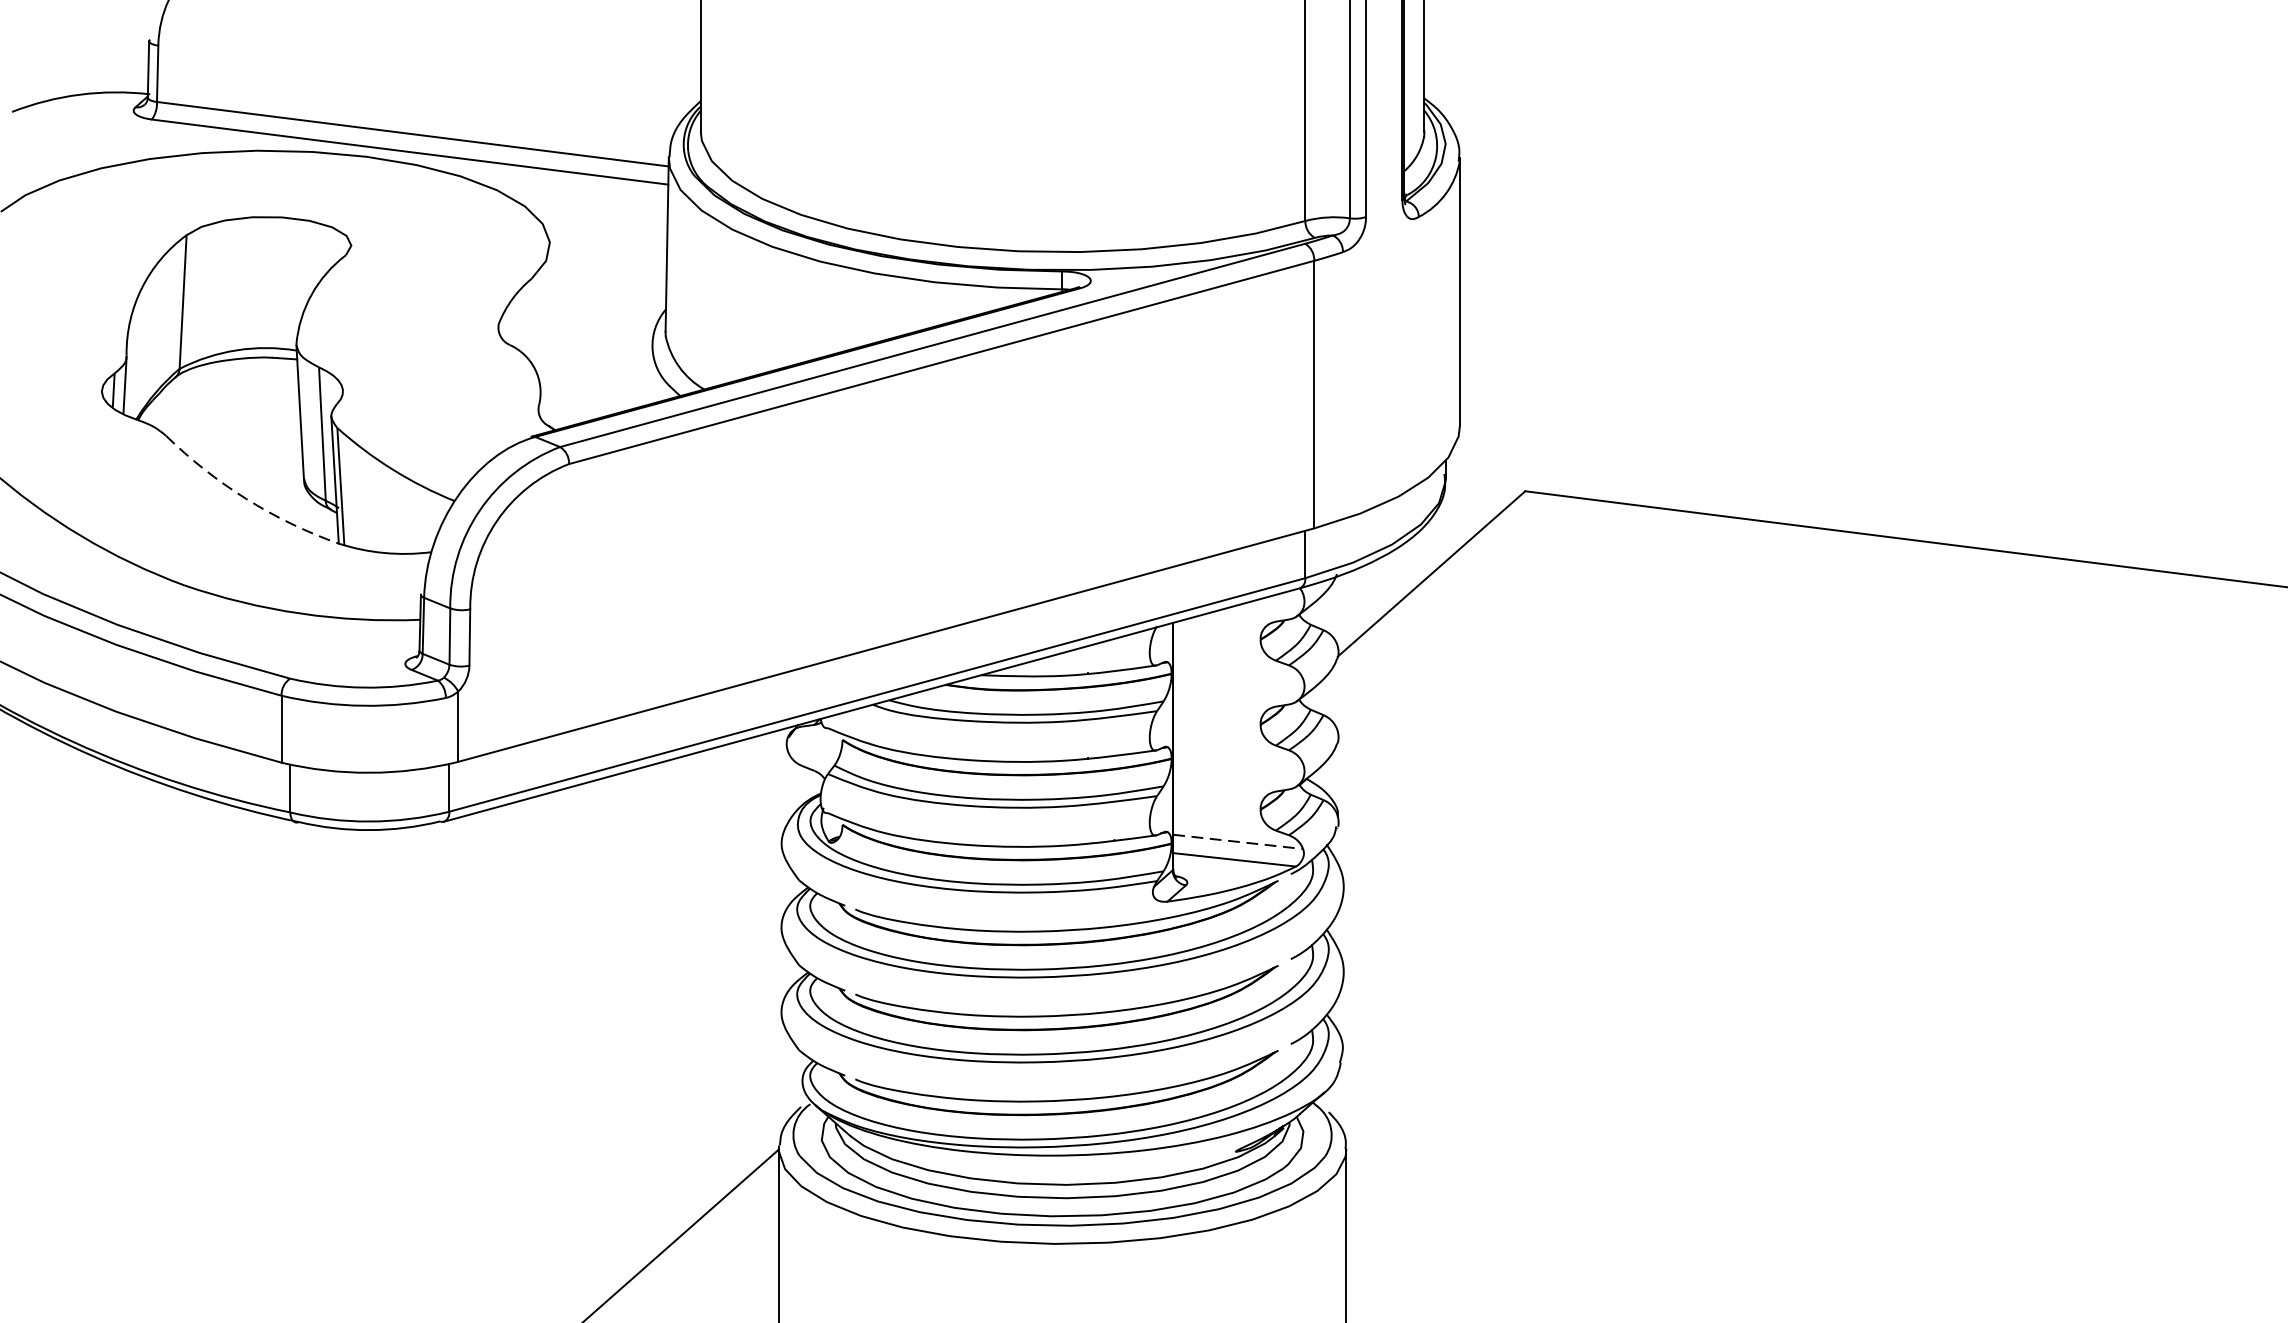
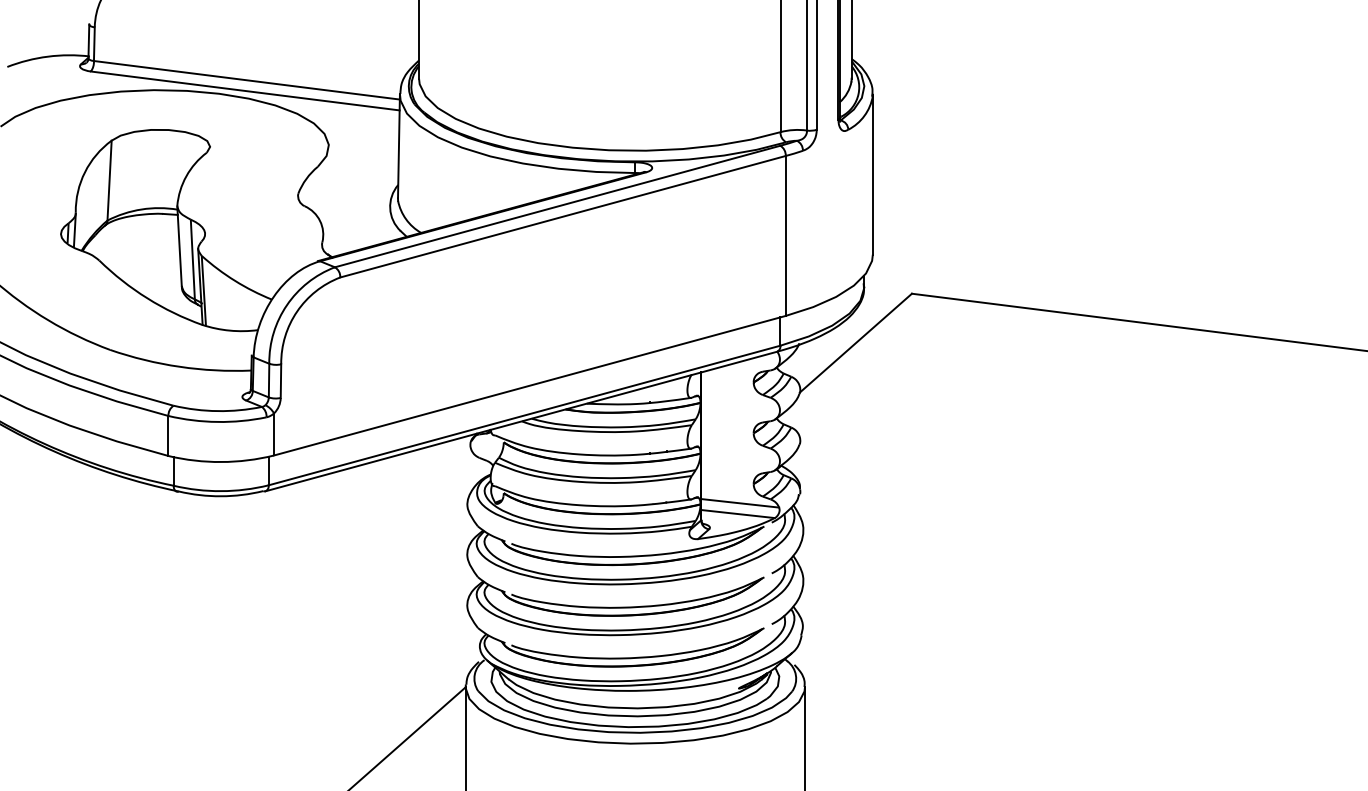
arc: (246, 499) -> (147, 298), dashed -> solid
line: (1238, 842) -> (740, 503), dashed -> solid

